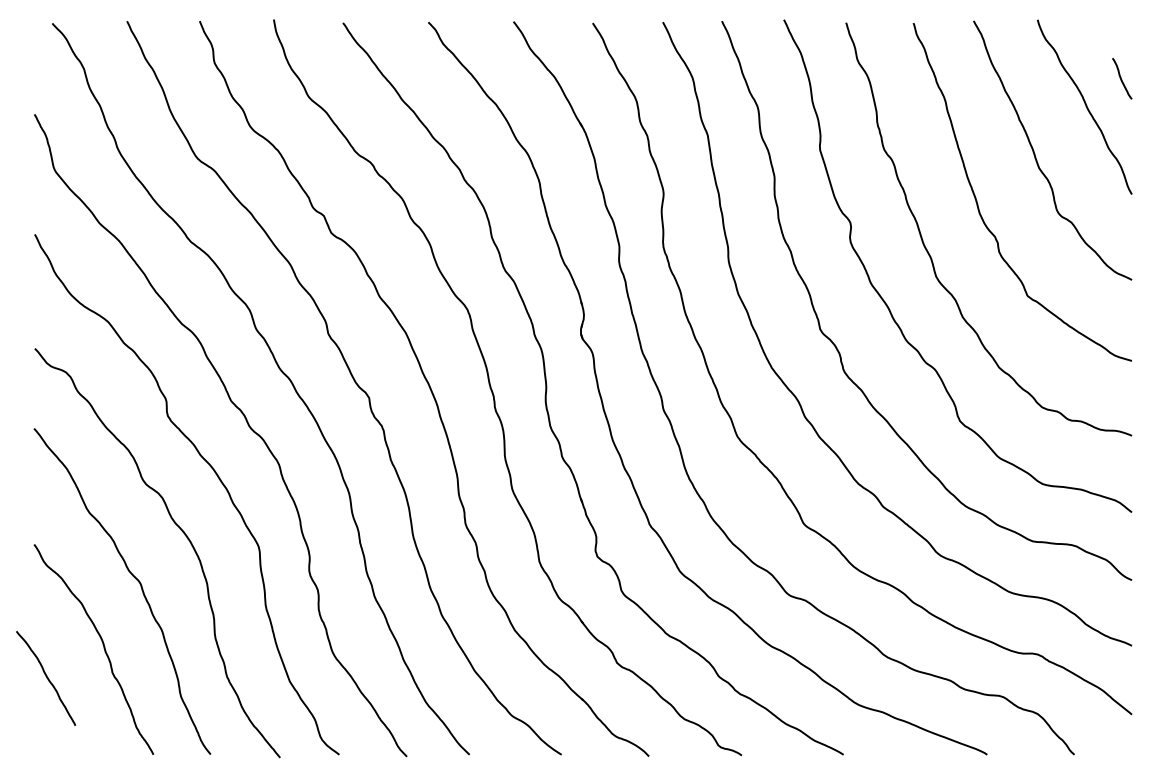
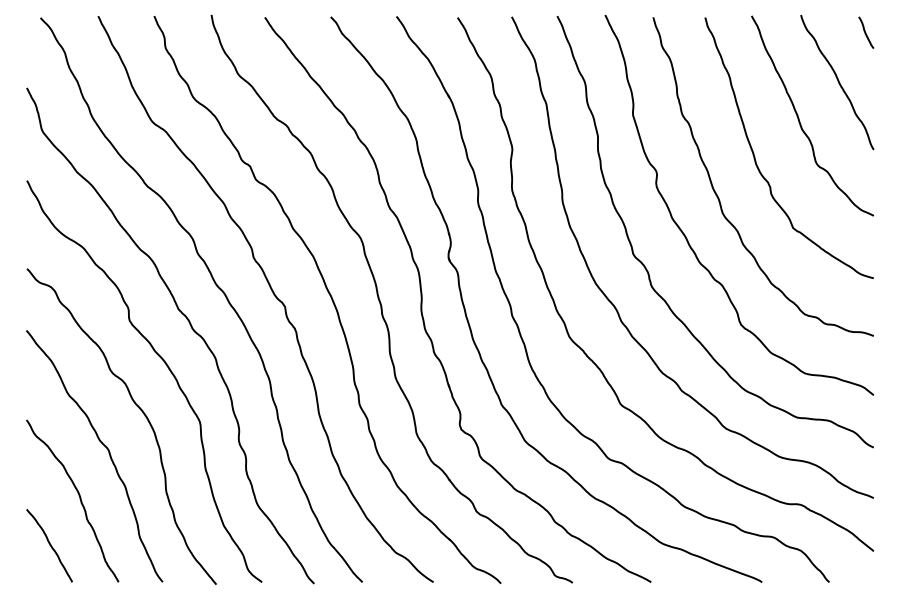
curve: (1121, 78) -> (865, 32), moved
curve: (46, 678) -> (49, 545), moved

